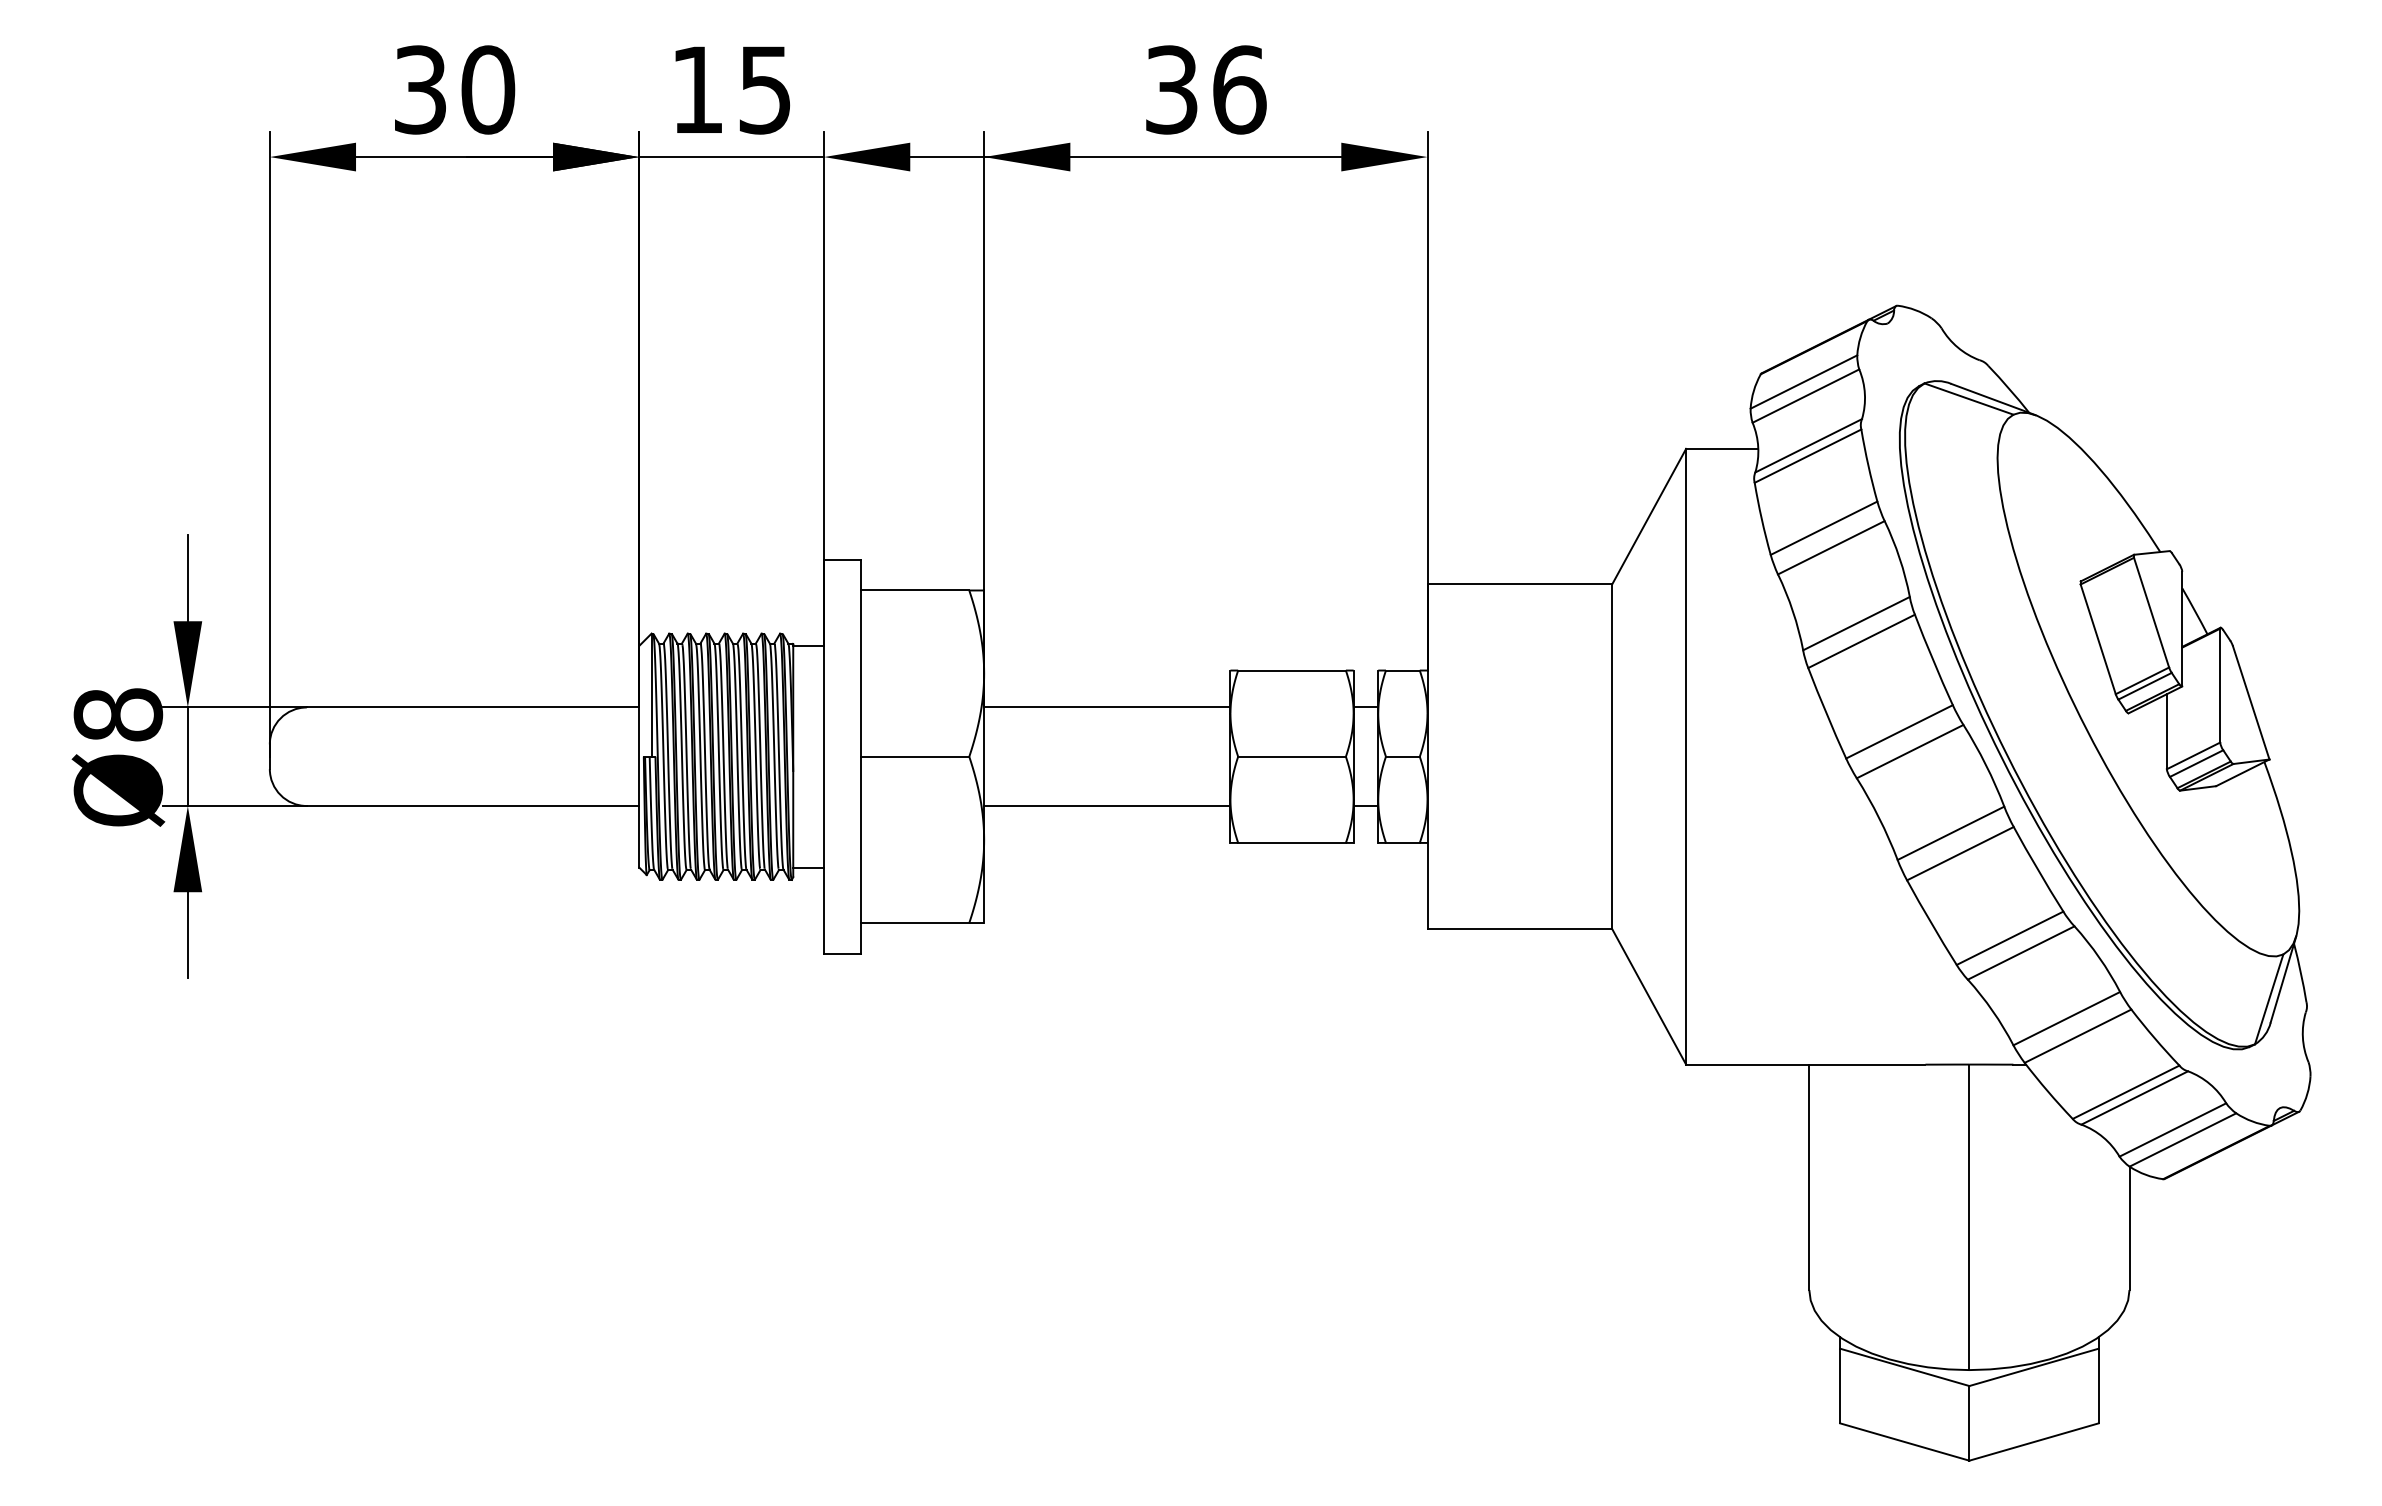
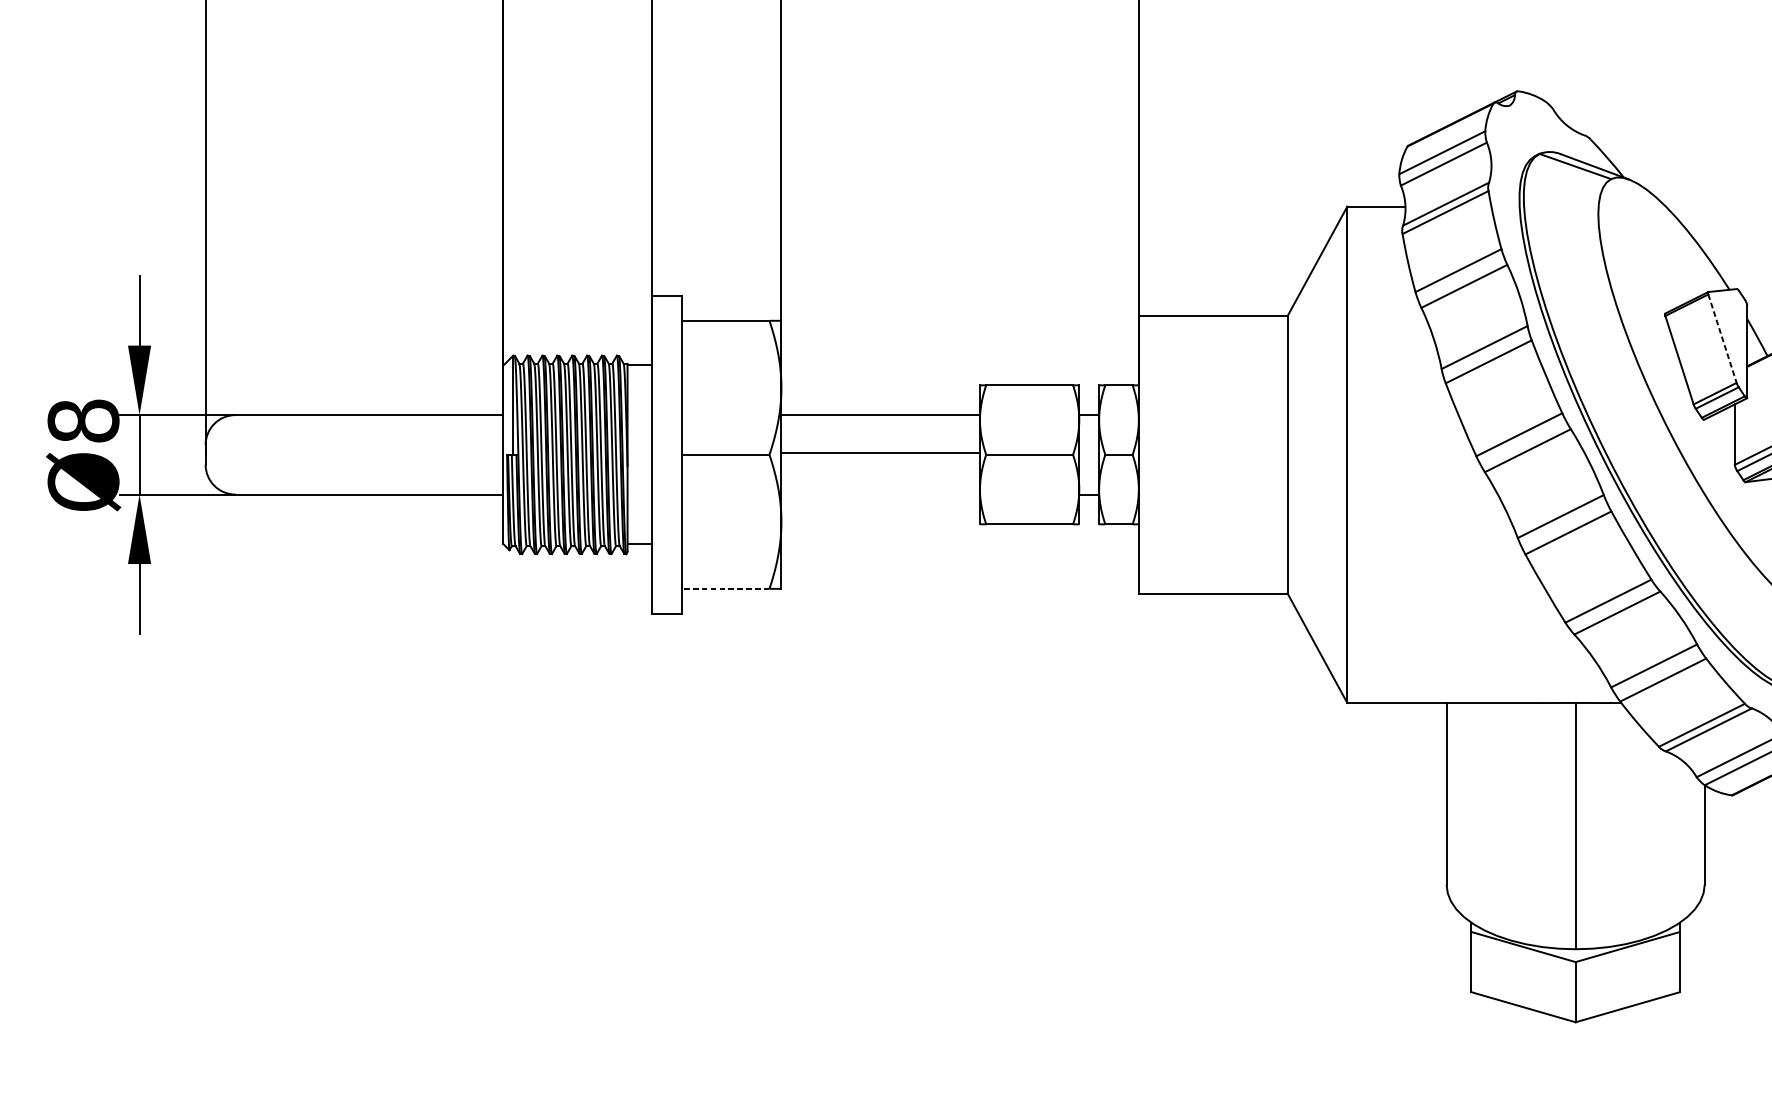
line: (2151, 612) -> (1722, 338), solid -> dashed
line: (1107, 806) -> (880, 453), moved
line: (914, 923) -> (725, 589), solid -> dashed

